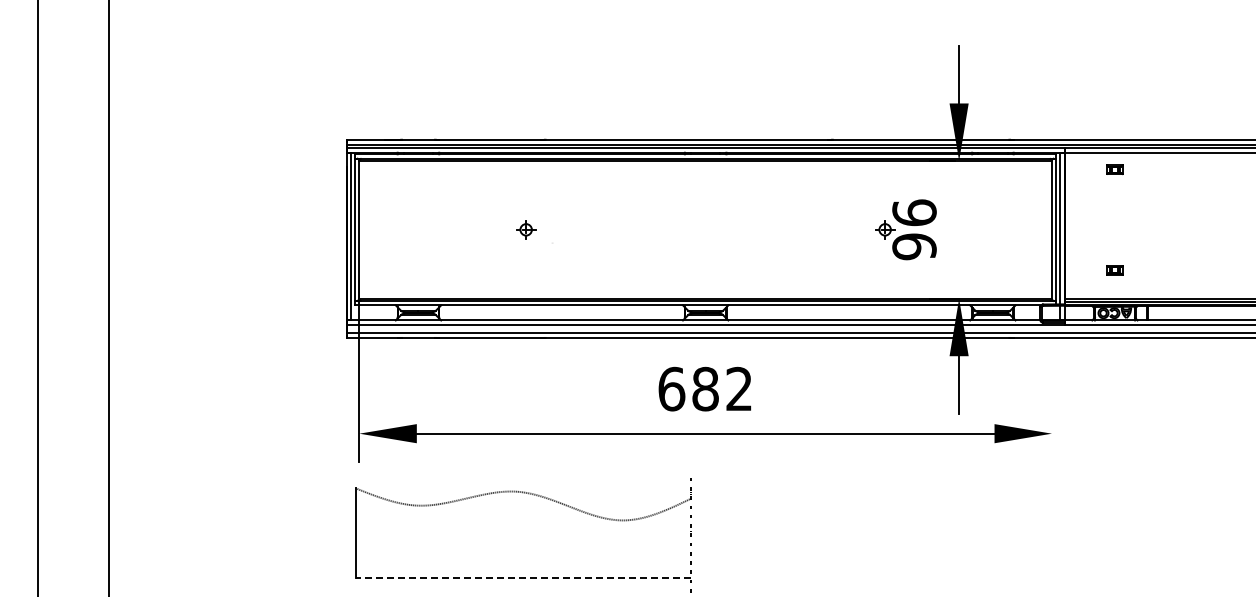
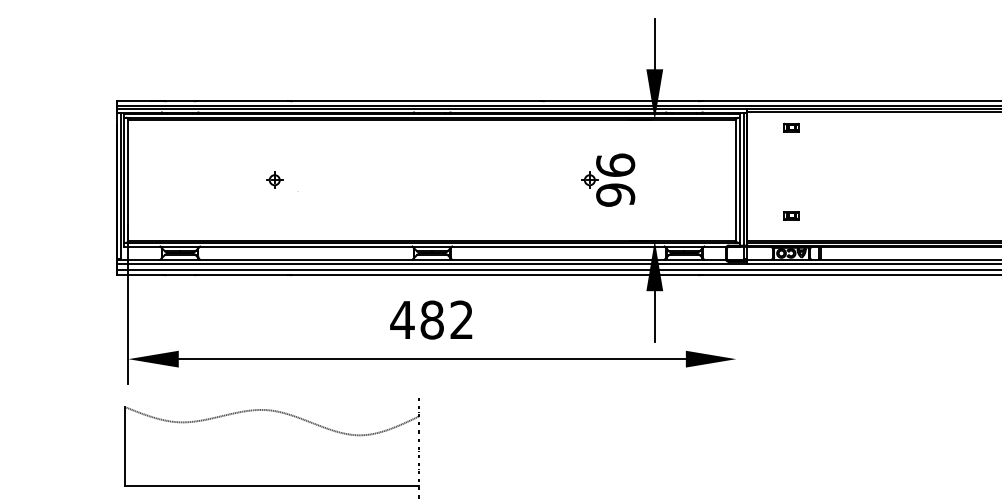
text: (671, 388) -> (402, 319), 682 -> 482
line: (523, 577) -> (272, 485), dashed -> solid

